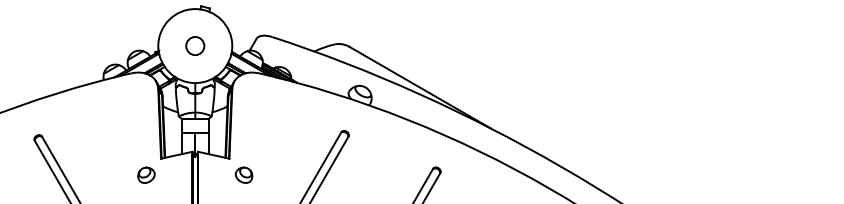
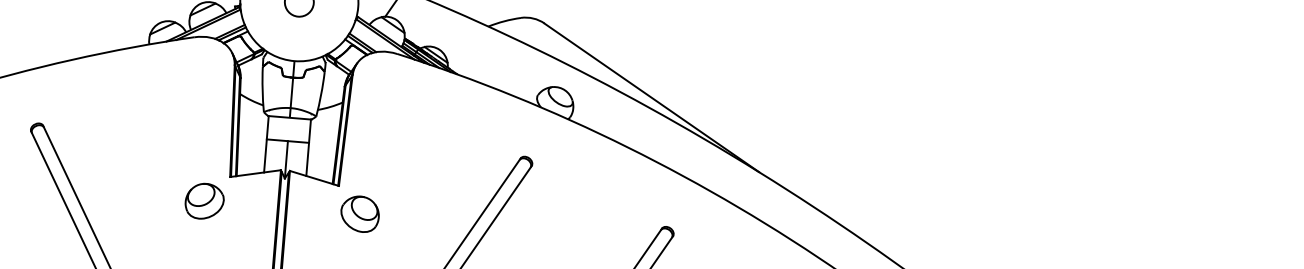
part: (146, 175) -> (204, 201), size x1.43
part: (243, 175) -> (359, 214), size x1.43

